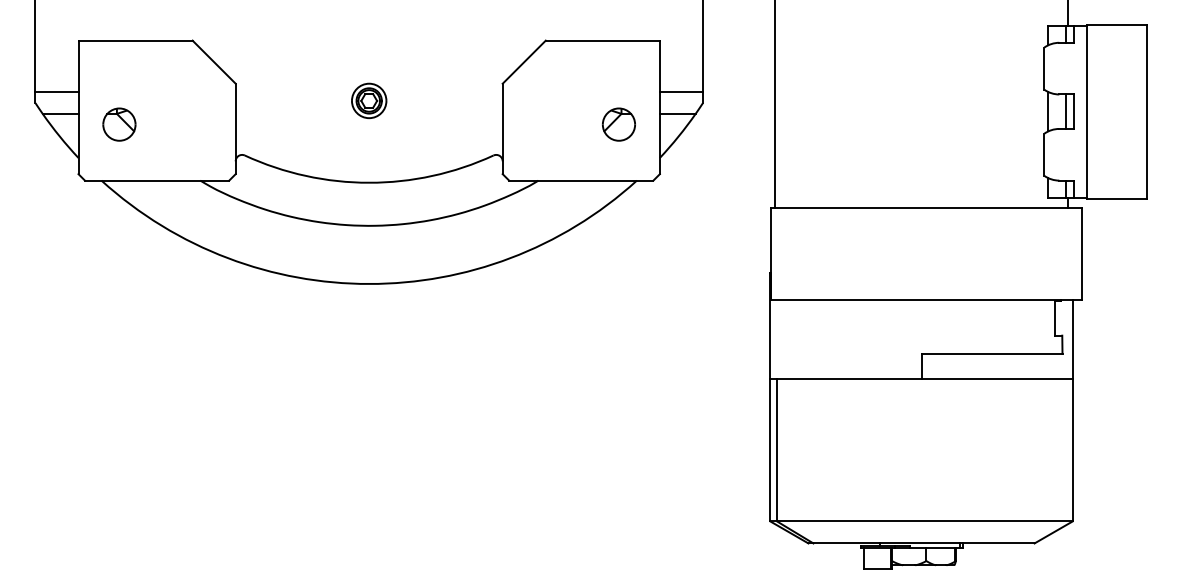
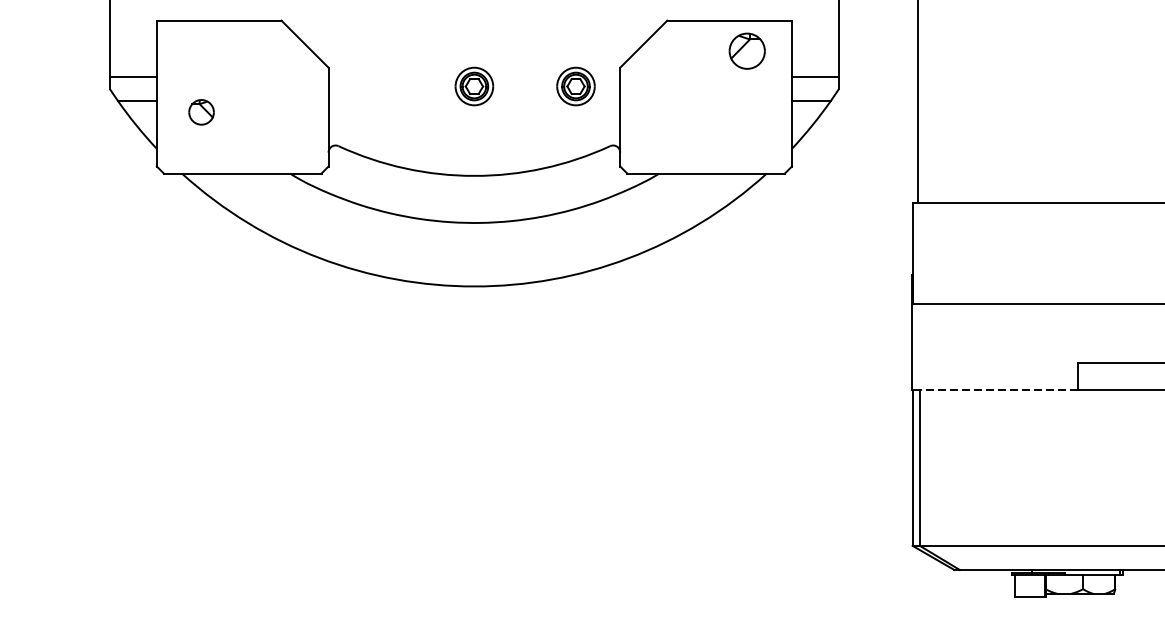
part: (462, 100) -> (576, 86), added
part: (119, 124) -> (201, 112), size x0.7
part: (618, 124) -> (746, 51), moved
line: (845, 378) -> (994, 389), solid -> dashed

